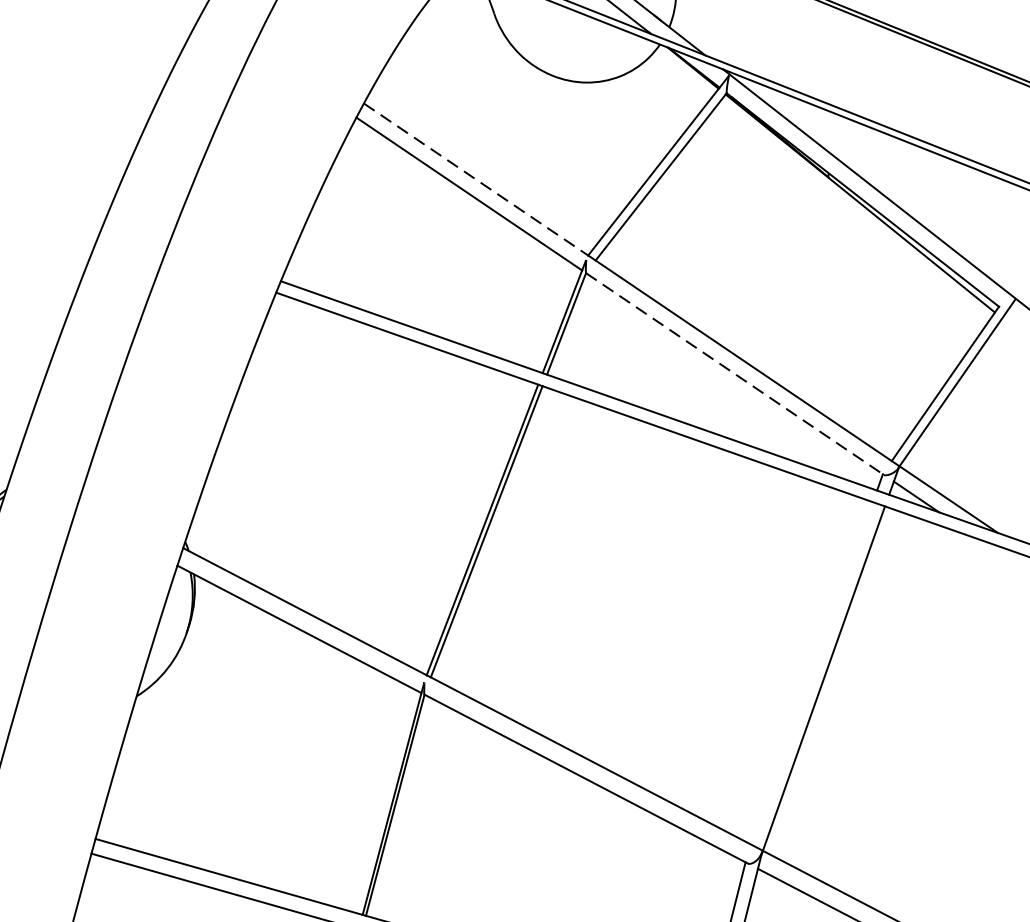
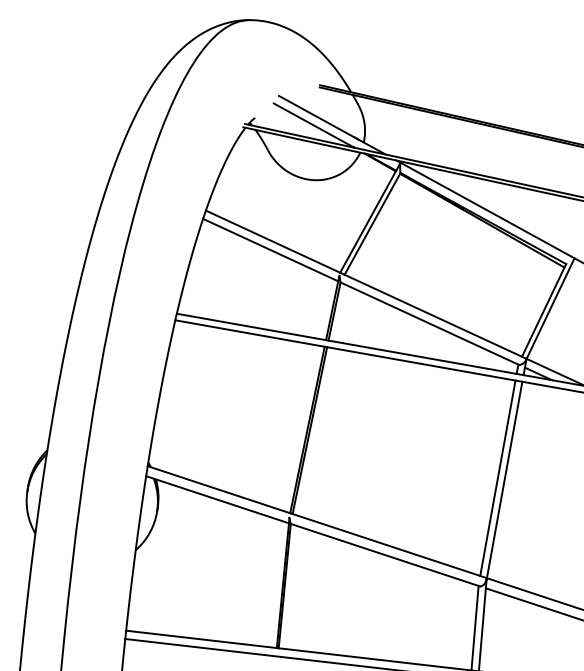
line: (476, 179) -> (273, 241), dashed -> solid
line: (736, 373) -> (430, 323), dashed -> solid
line: (811, 672) -> (497, 477), added

